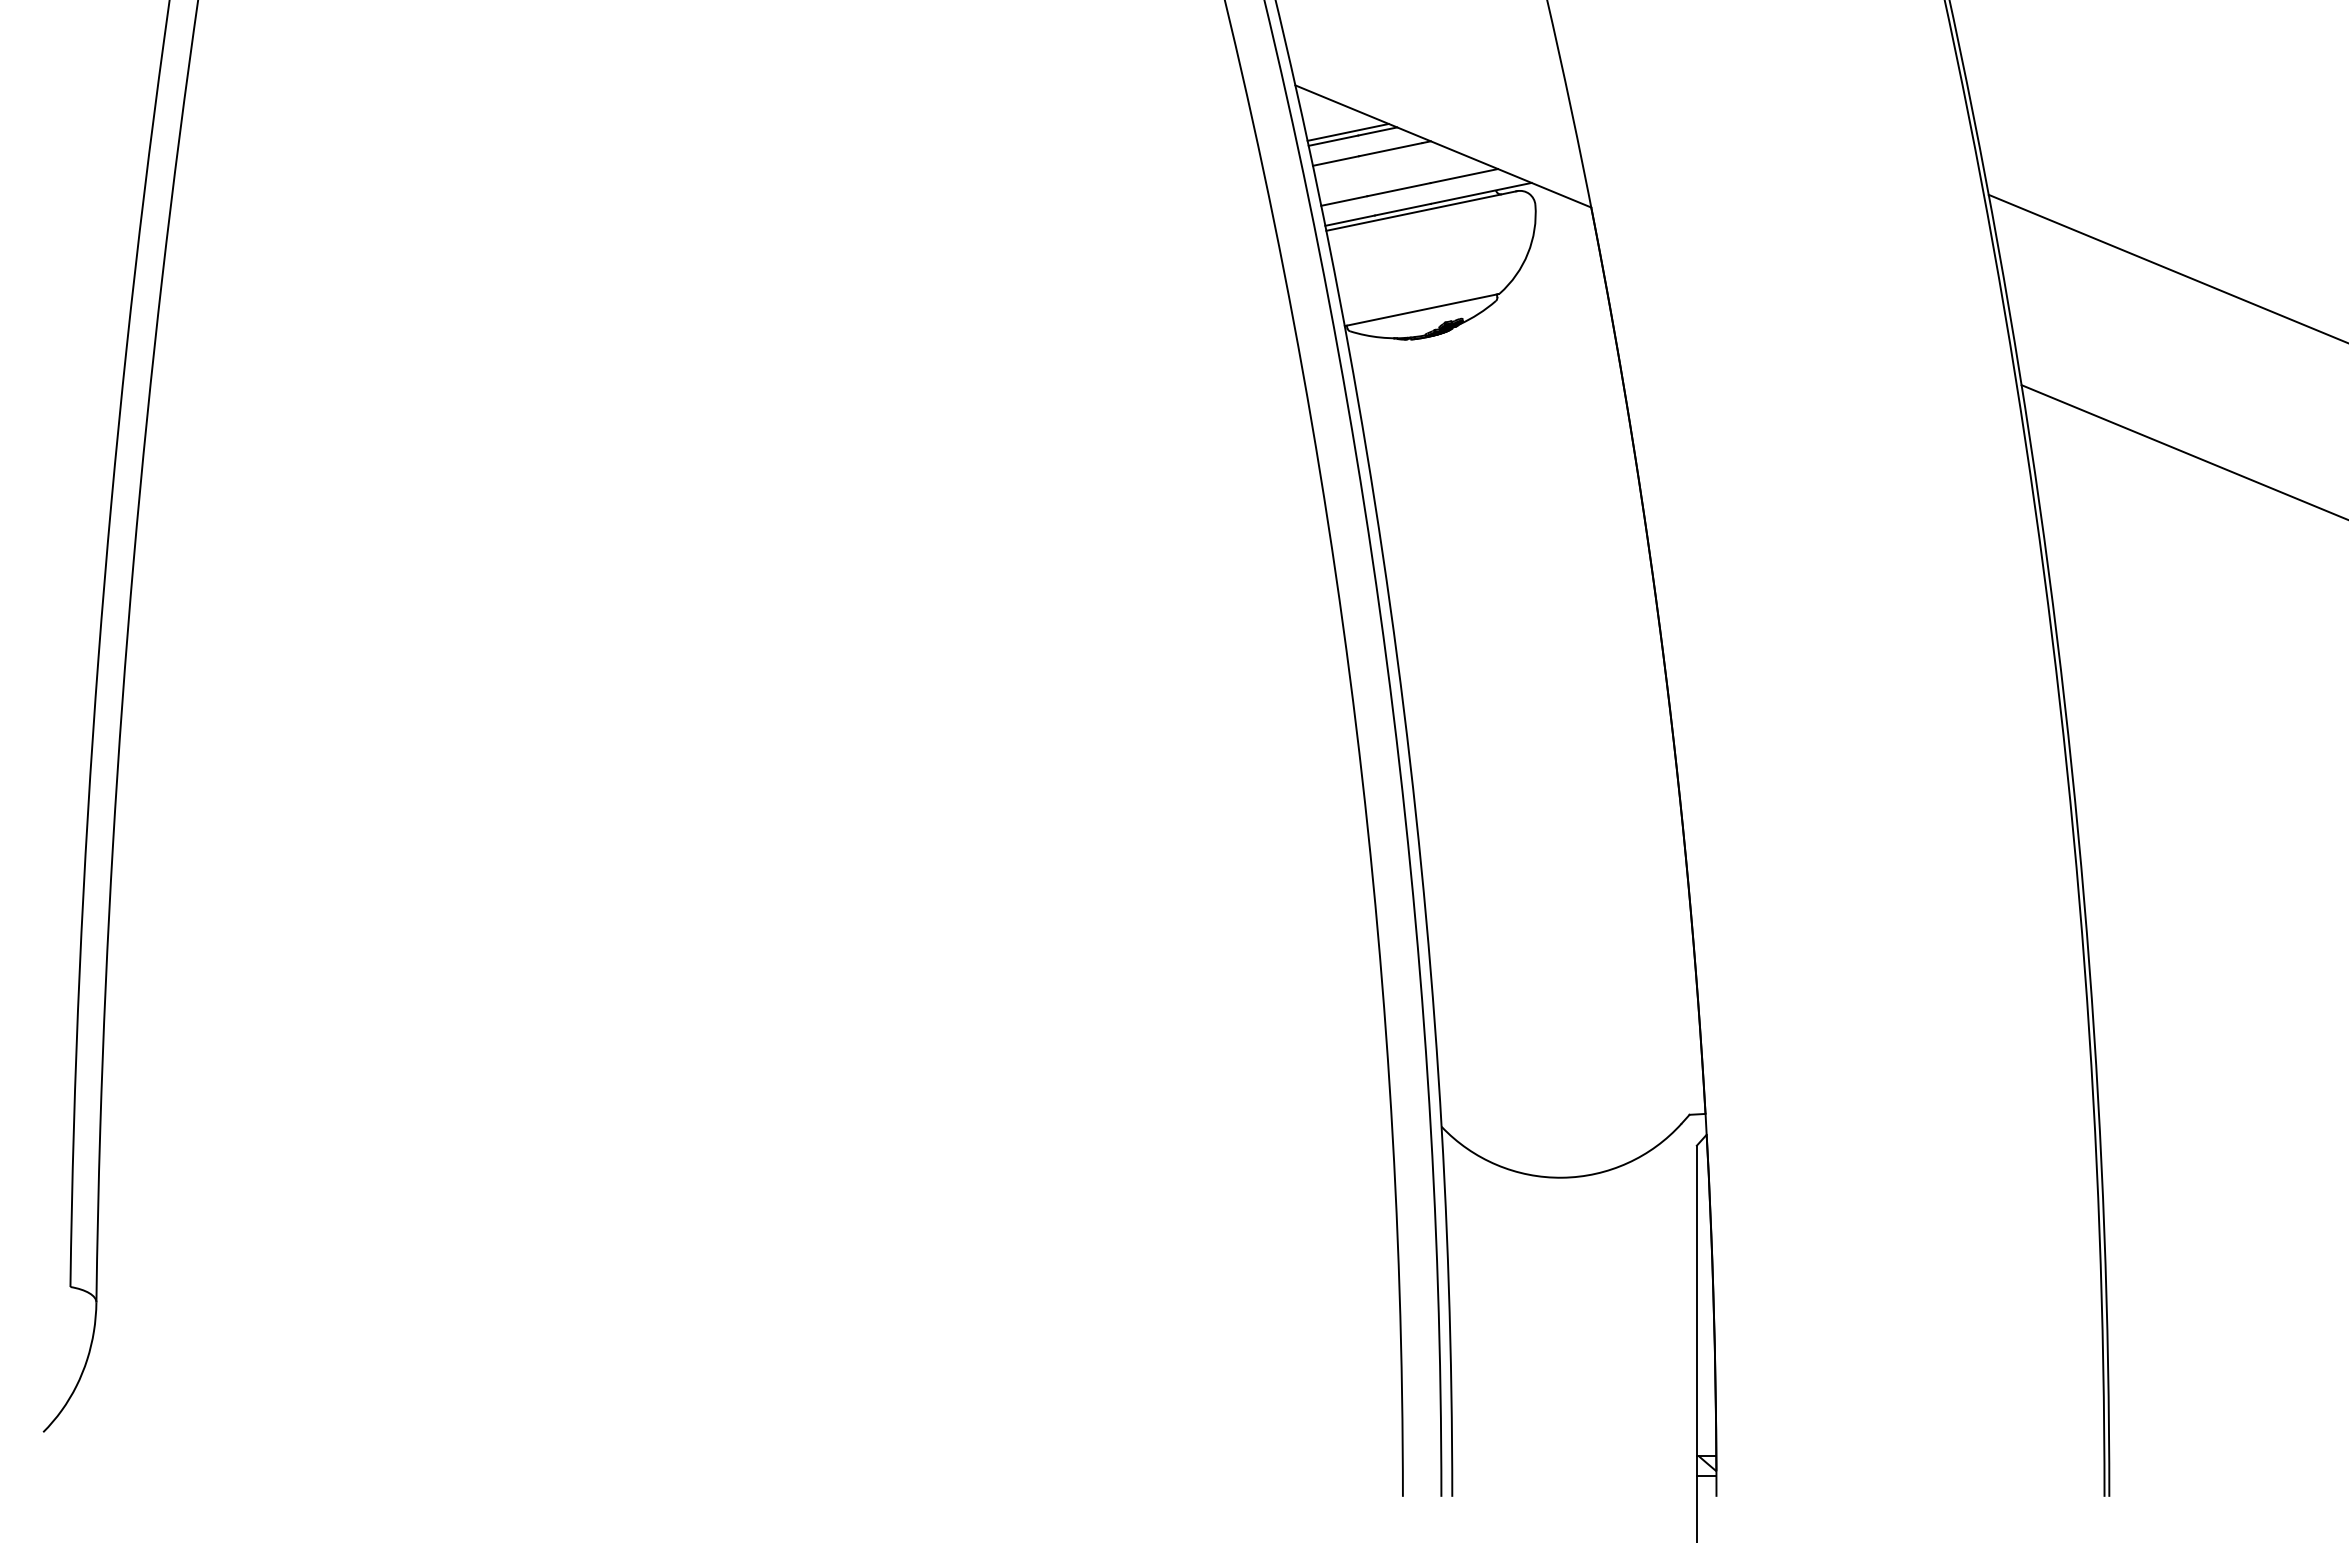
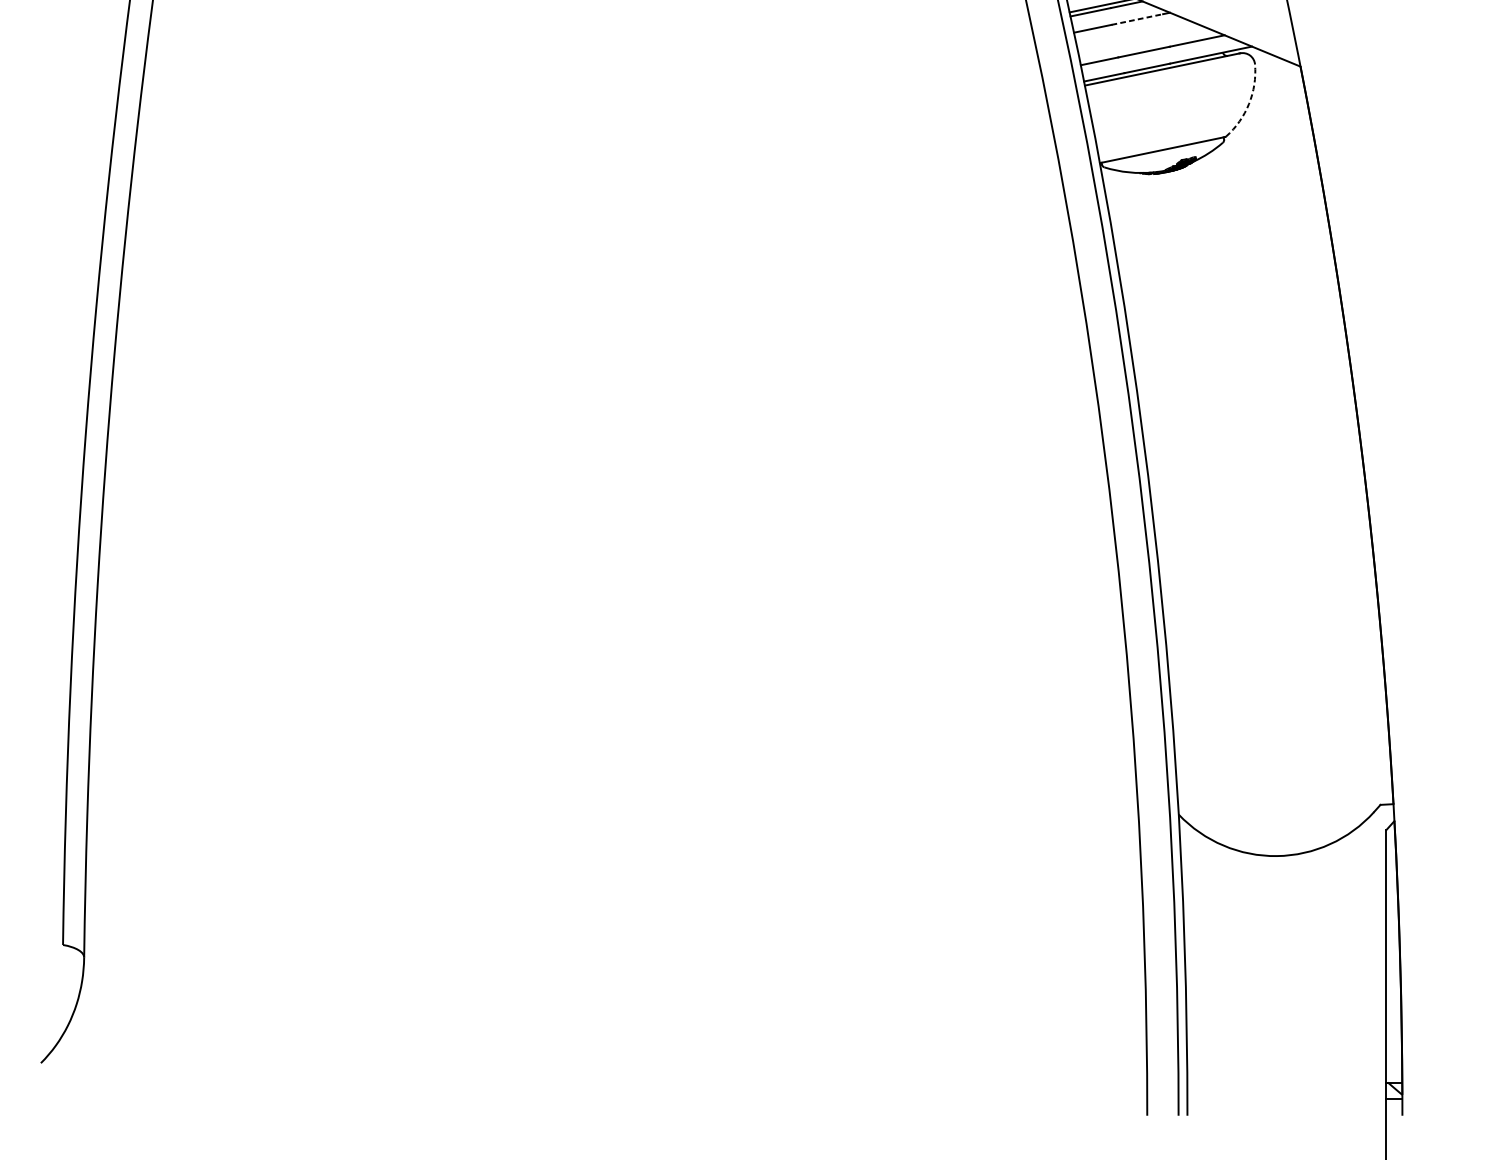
line: (1391, 149) -> (1137, 19), solid -> dashed
arc: (1527, 253) -> (1248, 104), solid -> dashed

